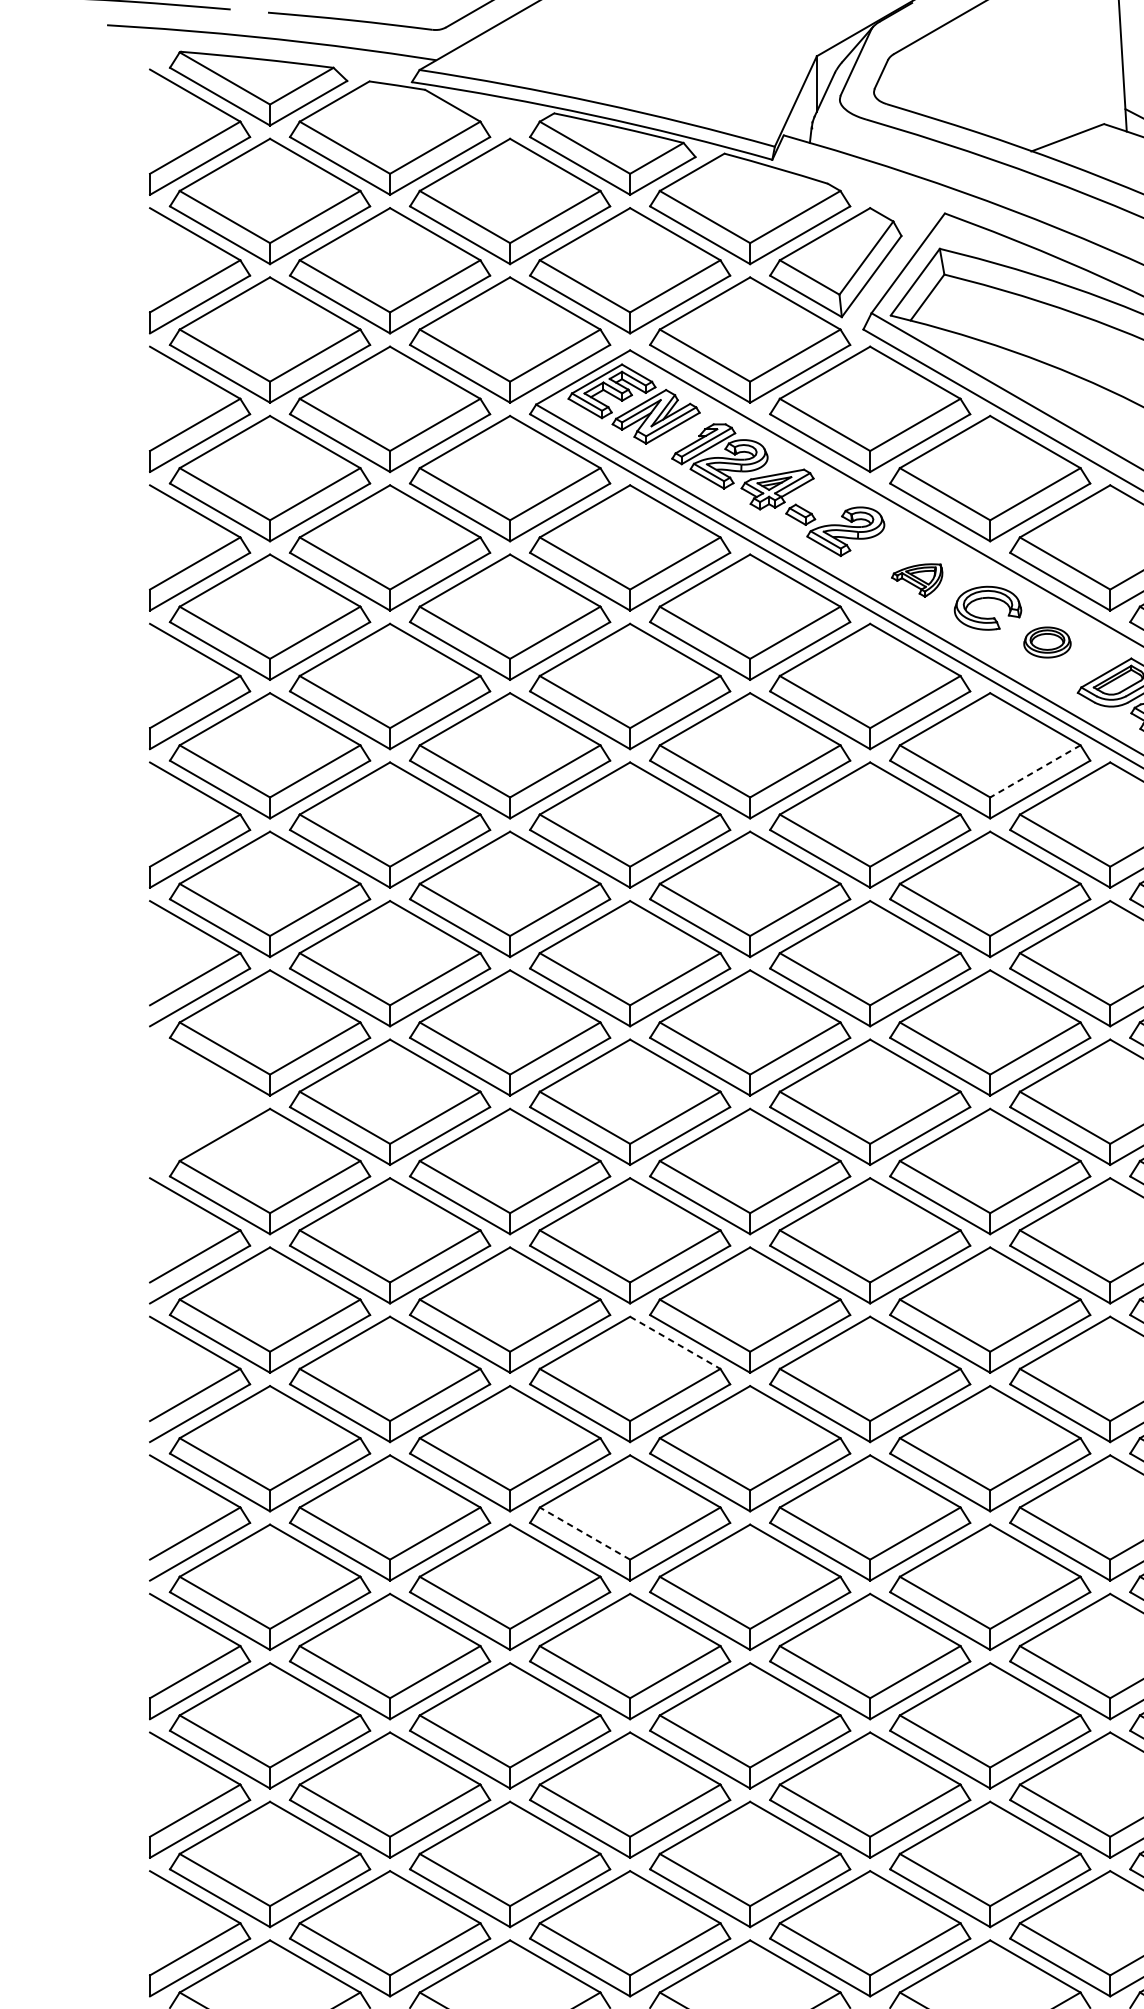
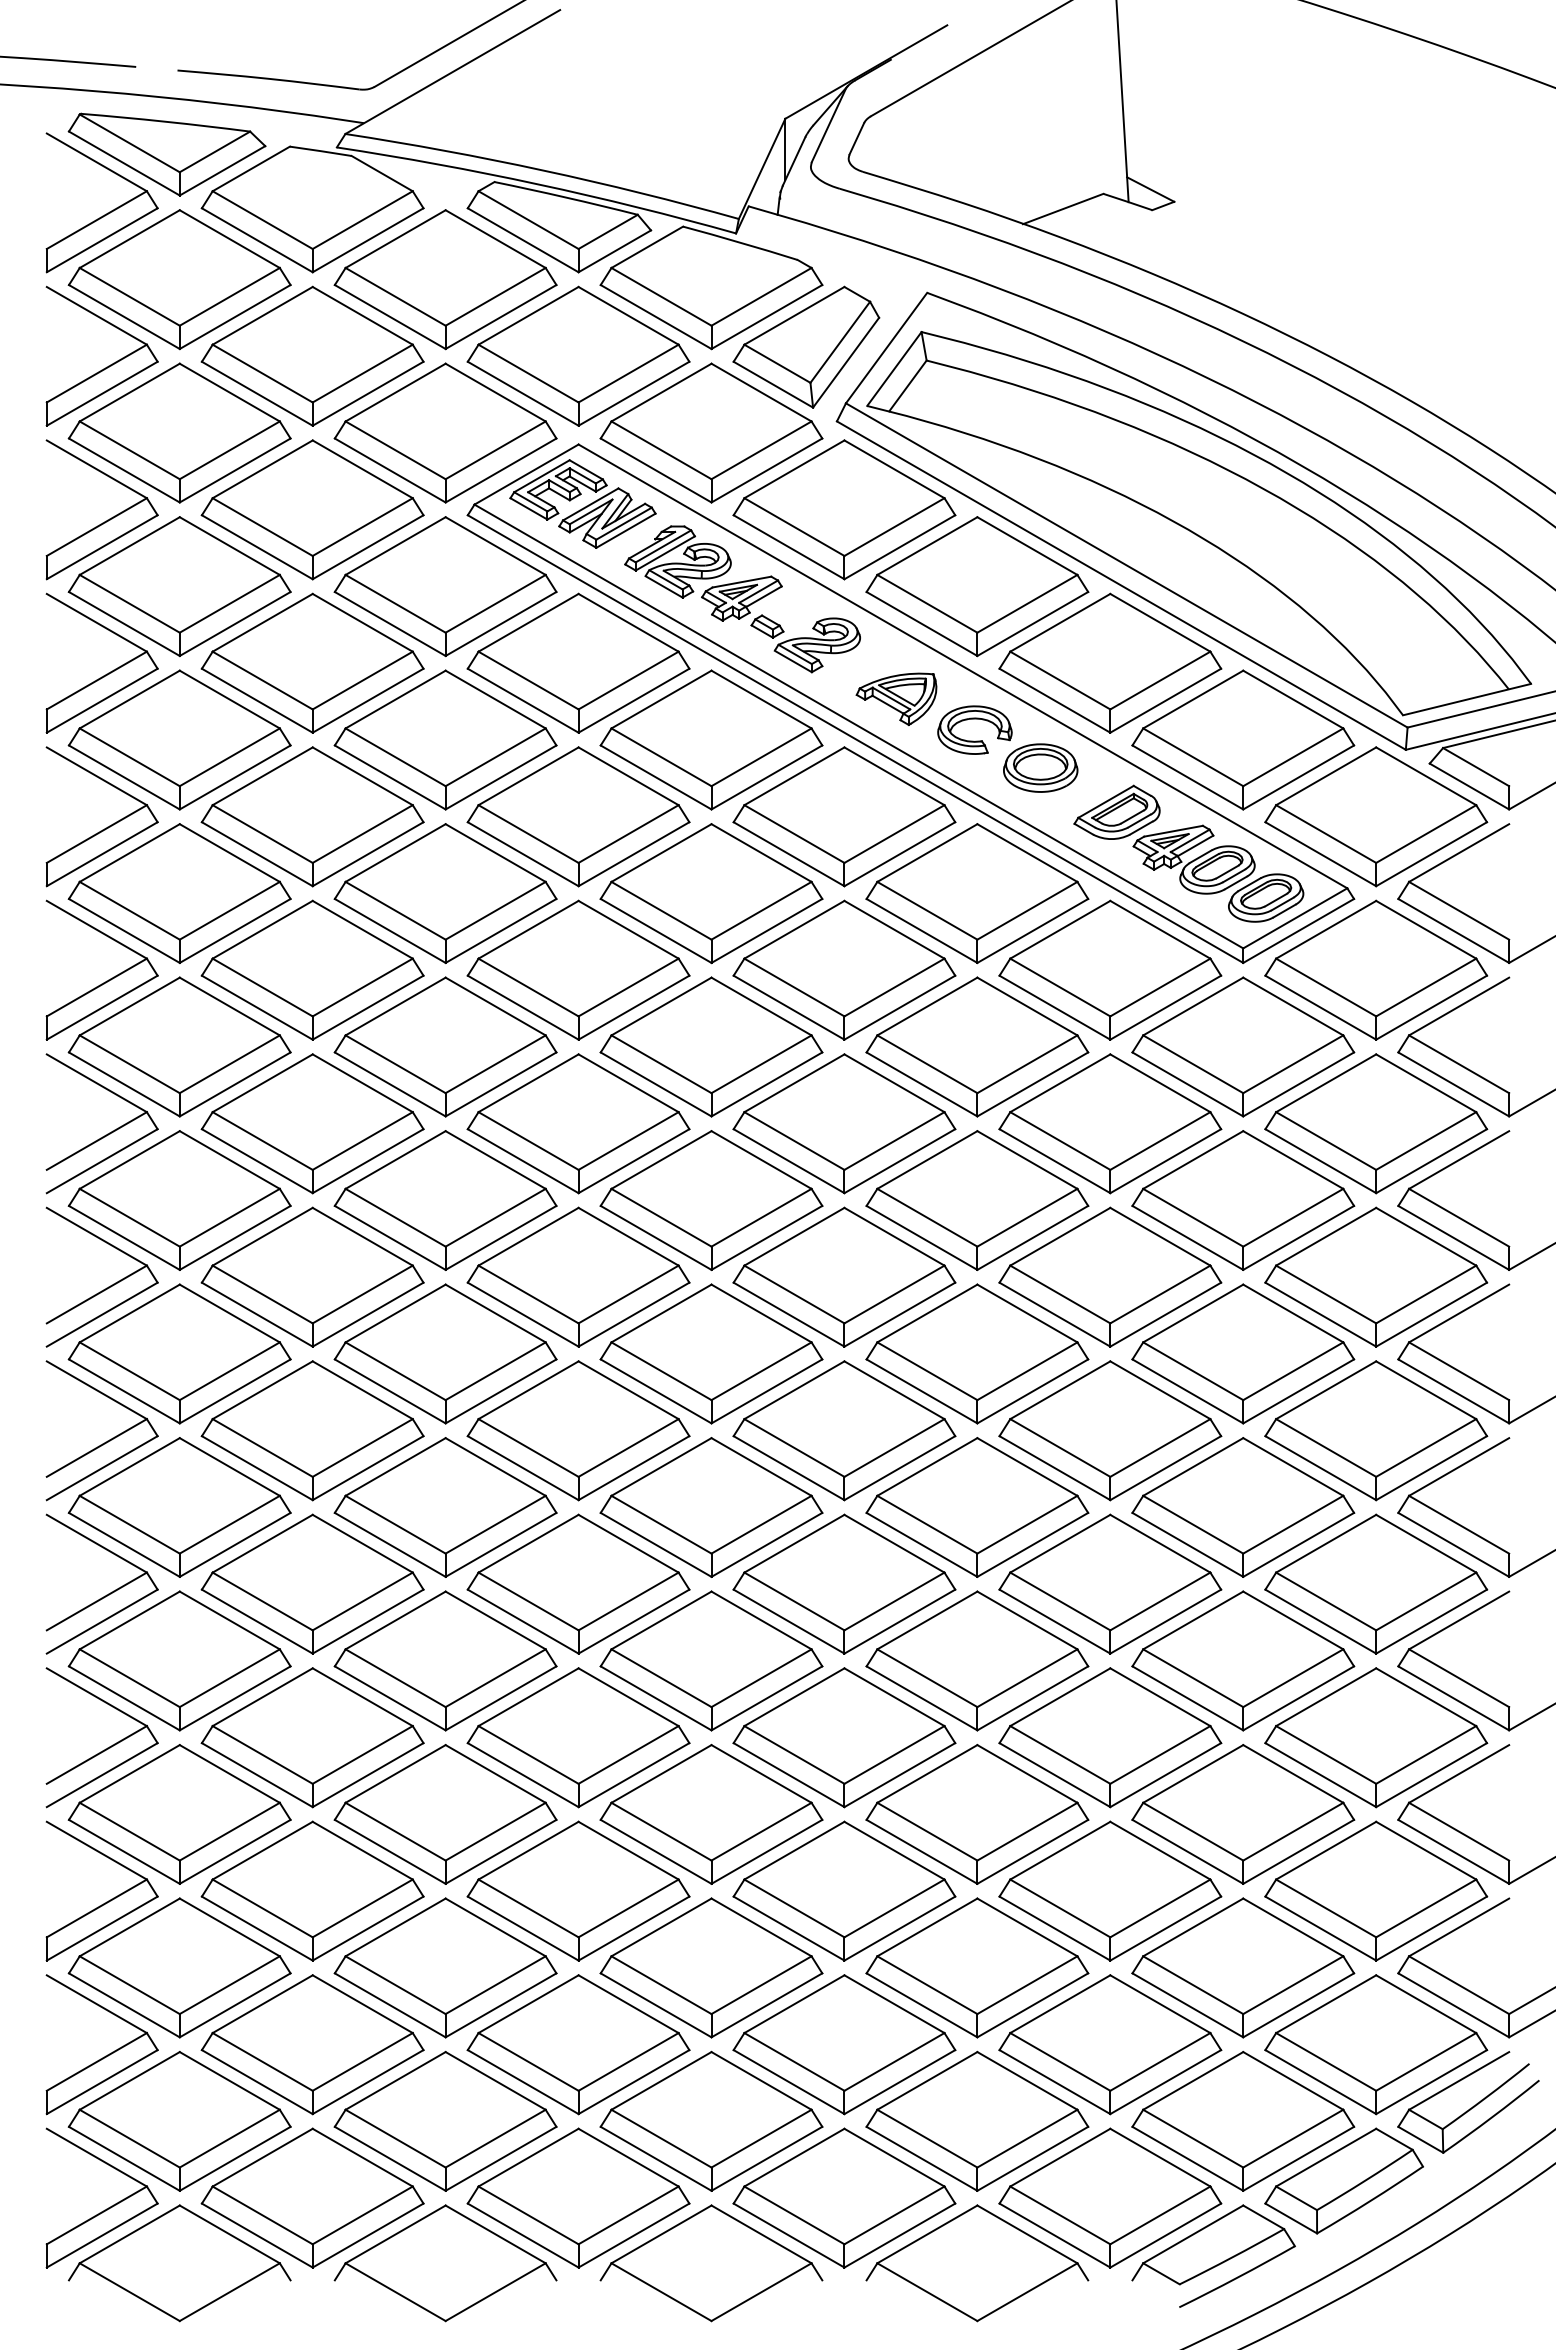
part: (917, 580) -> (896, 699), size x1.43
part: (1047, 642) -> (1040, 767), size x1.43
line: (1035, 771) -> (1027, 910), dashed -> solid
part: (203, 1111) -> (106, 1287), added
line: (675, 1342) -> (628, 1543), dashed -> solid
line: (584, 1533) -> (528, 1754), dashed -> solid

